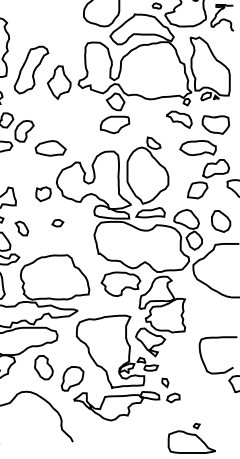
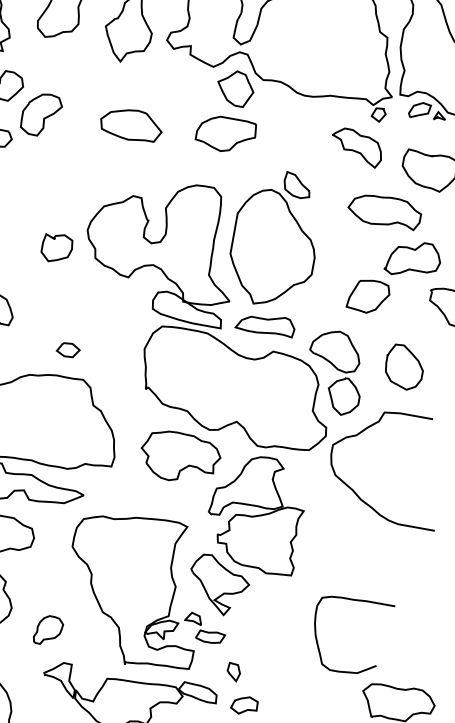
part: (50, 148) -> (131, 125), moved
part: (57, 223) -> (67, 350), moved
part: (72, 378) -> (48, 629), size x0.6

